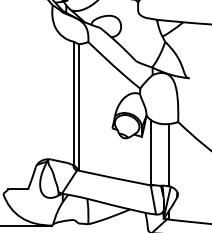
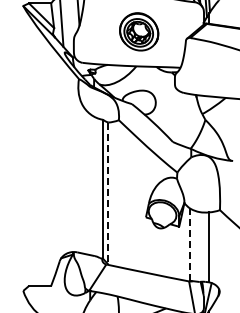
line: (79, 107) -> (108, 193), solid -> dashed
line: (151, 152) -> (189, 244), solid -> dashed

